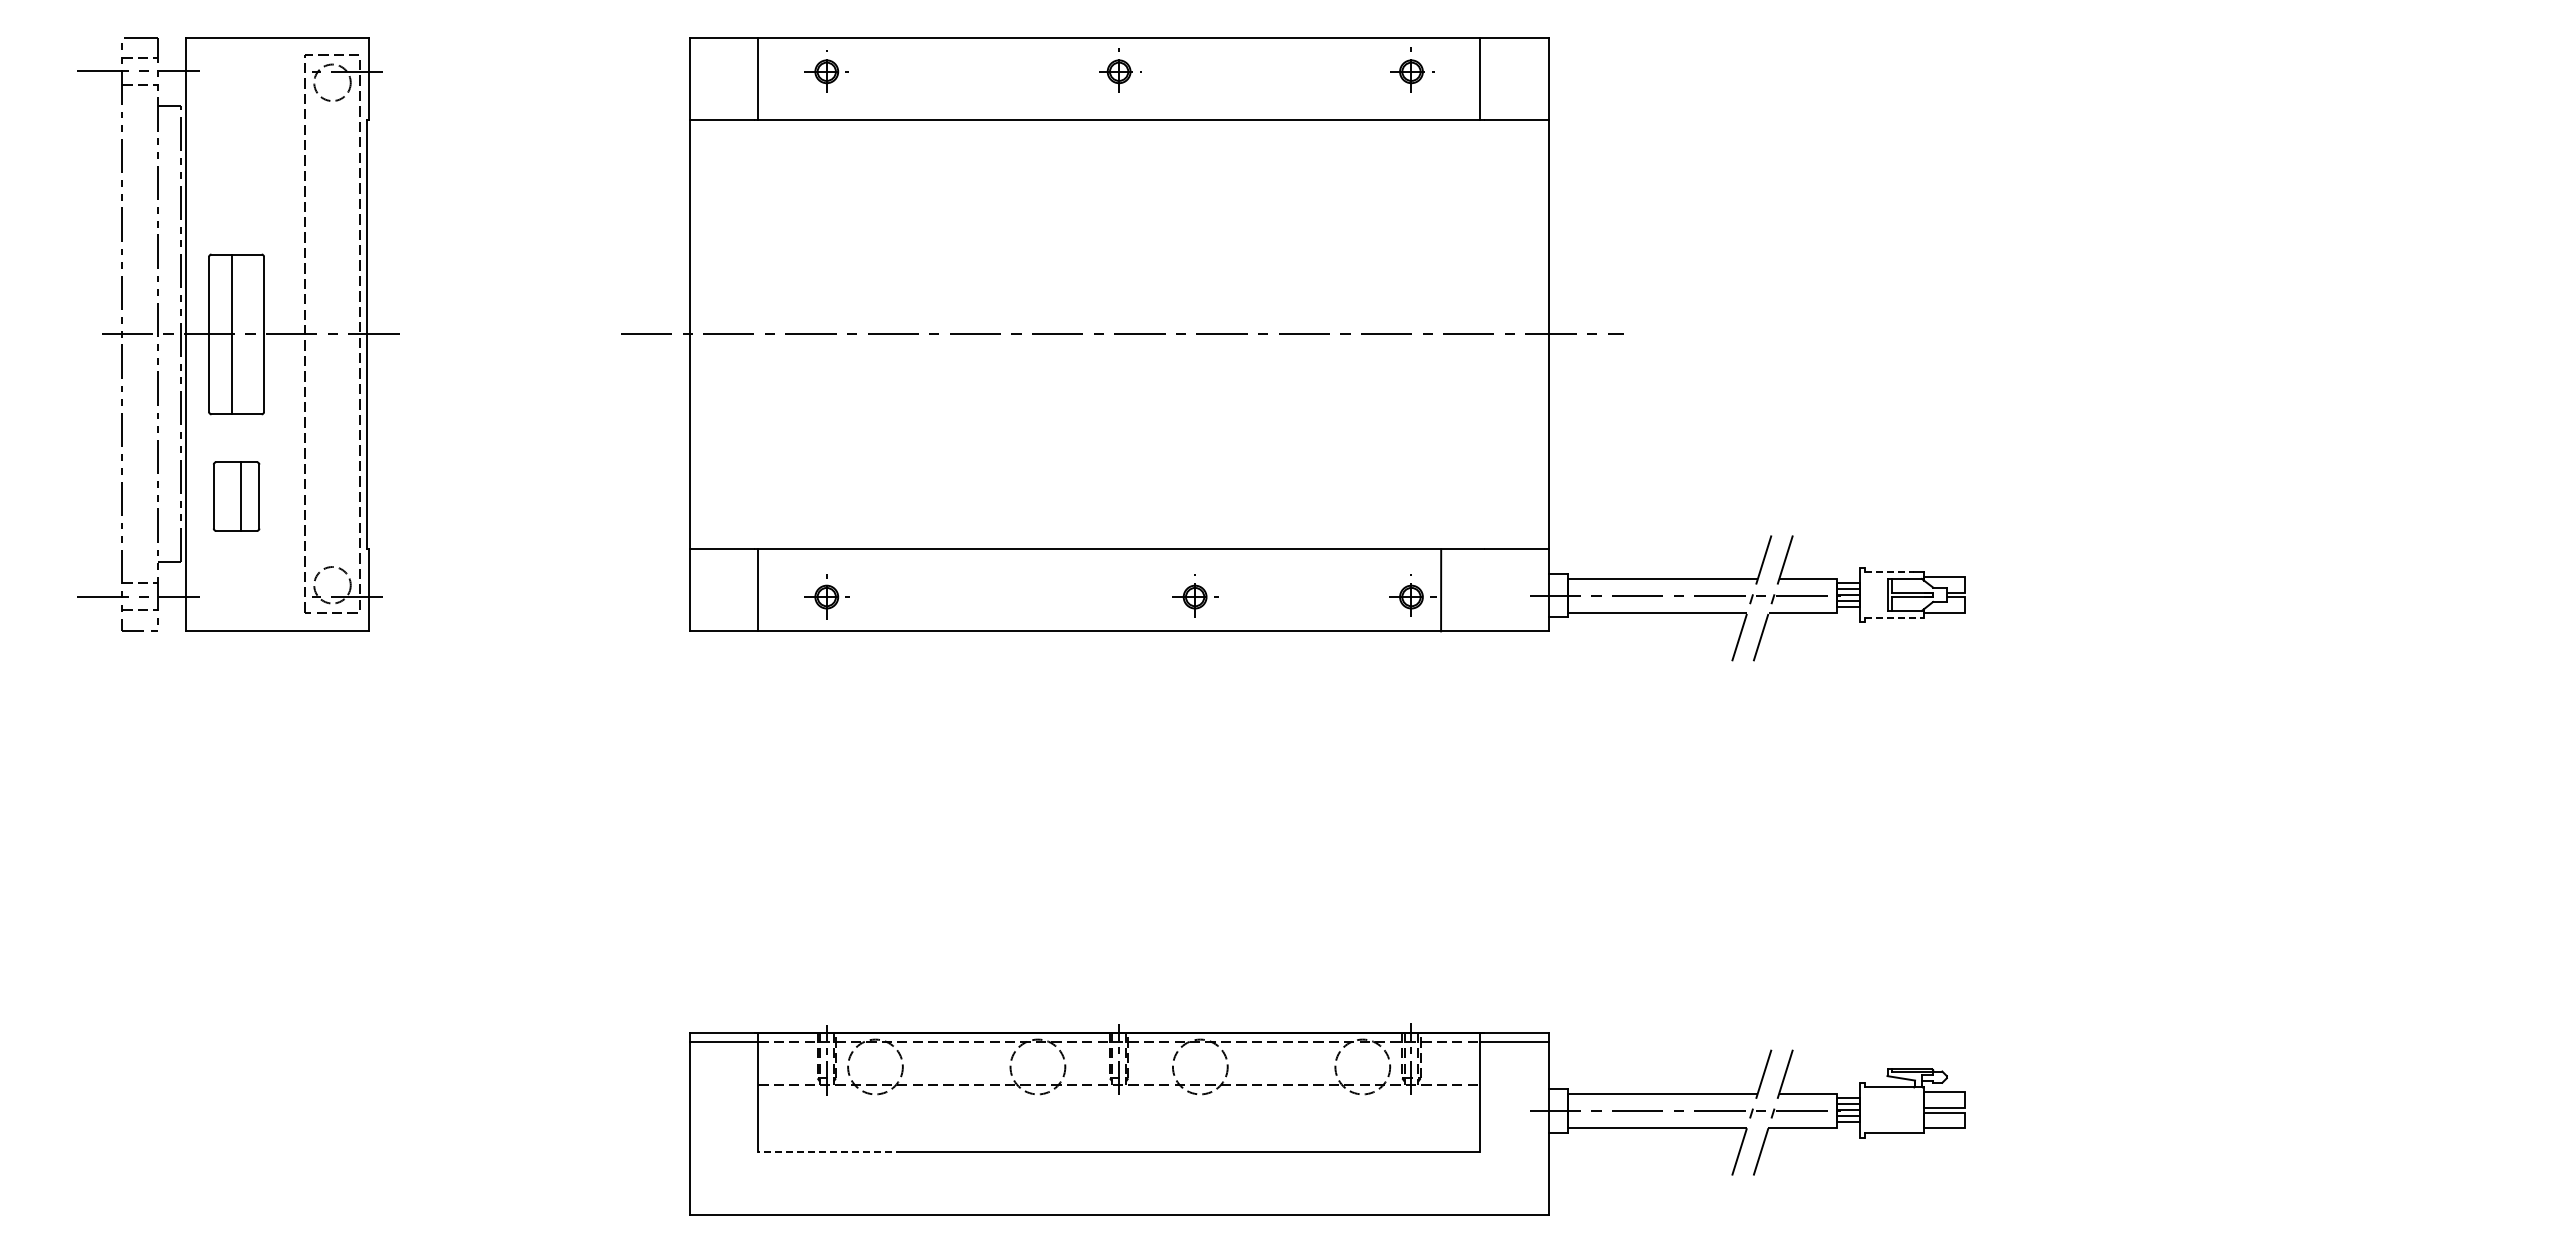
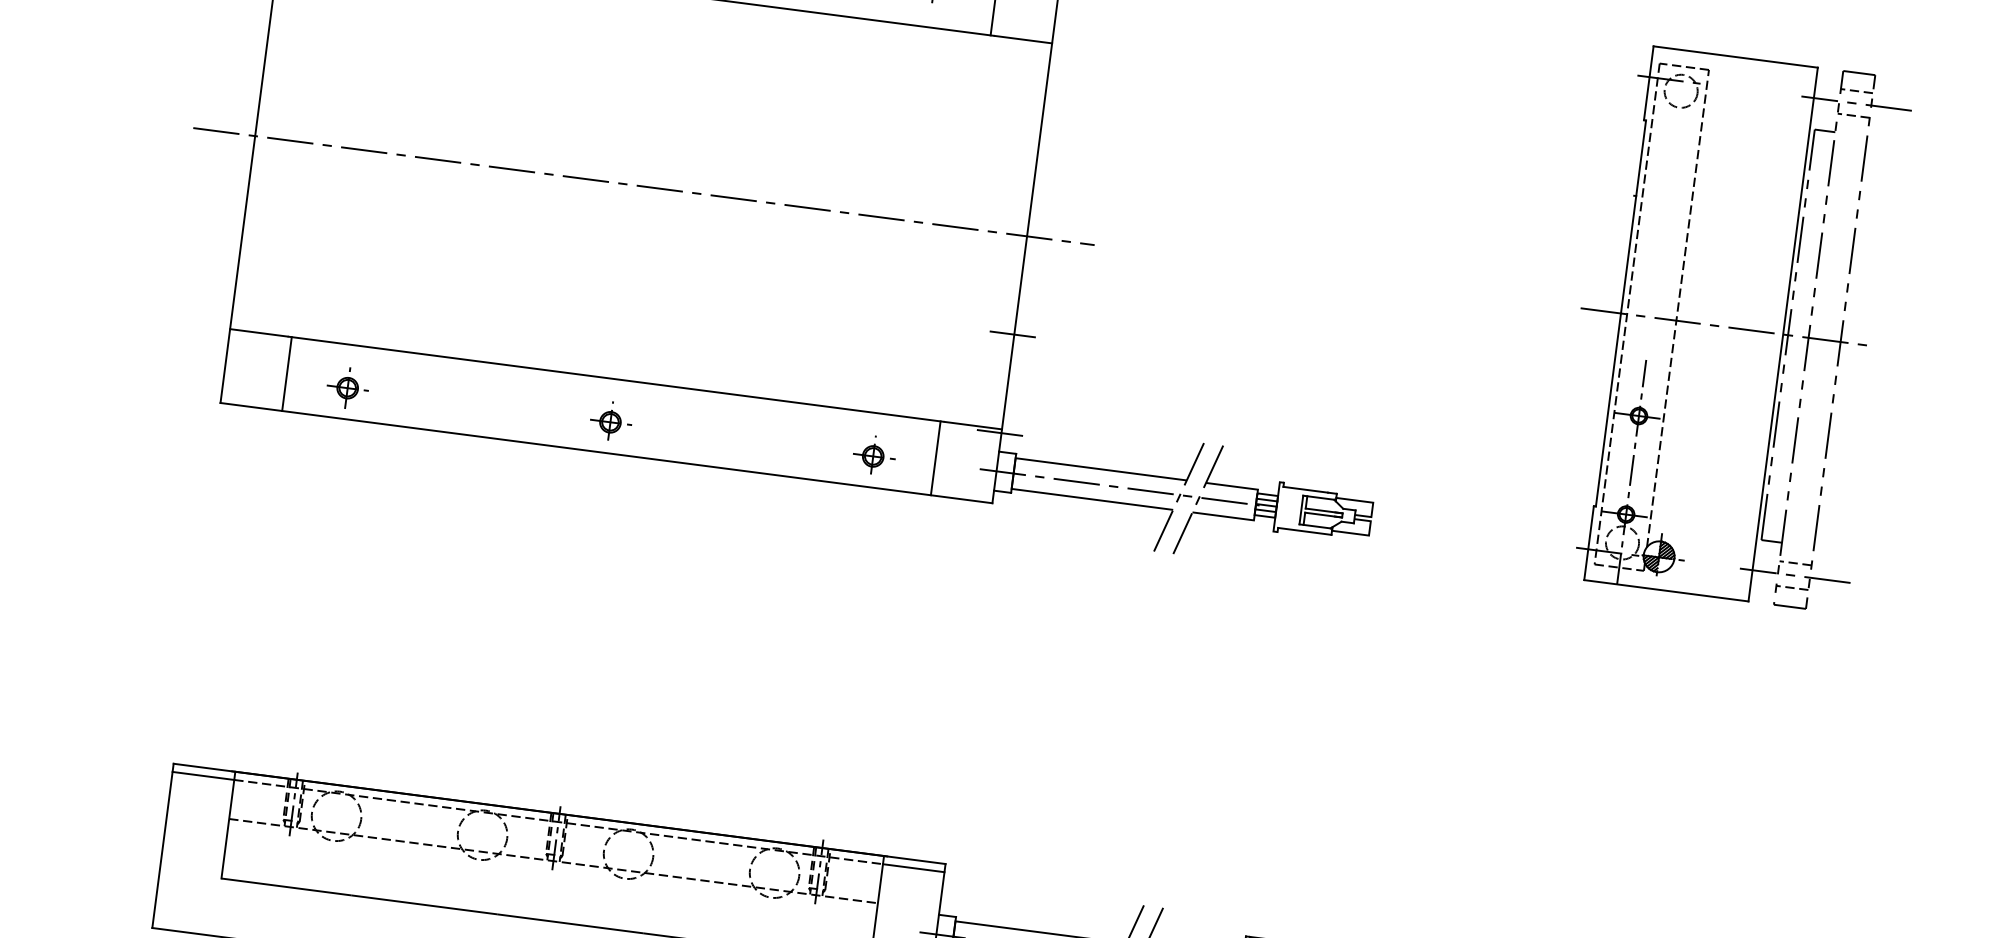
part: (2331, 334) -> (1730, 327), added
line: (1548, 443) -> (1014, 334), added
line: (1548, 553) -> (1001, 433), added
line: (1889, 572) -> (1305, 490), dashed -> solid
line: (1441, 590) -> (936, 458), moved
part: (1195, 595) -> (610, 420), moved
line: (1894, 617) -> (1305, 531), dashed -> solid
line: (830, 1151) -> (286, 886), dashed -> solid

